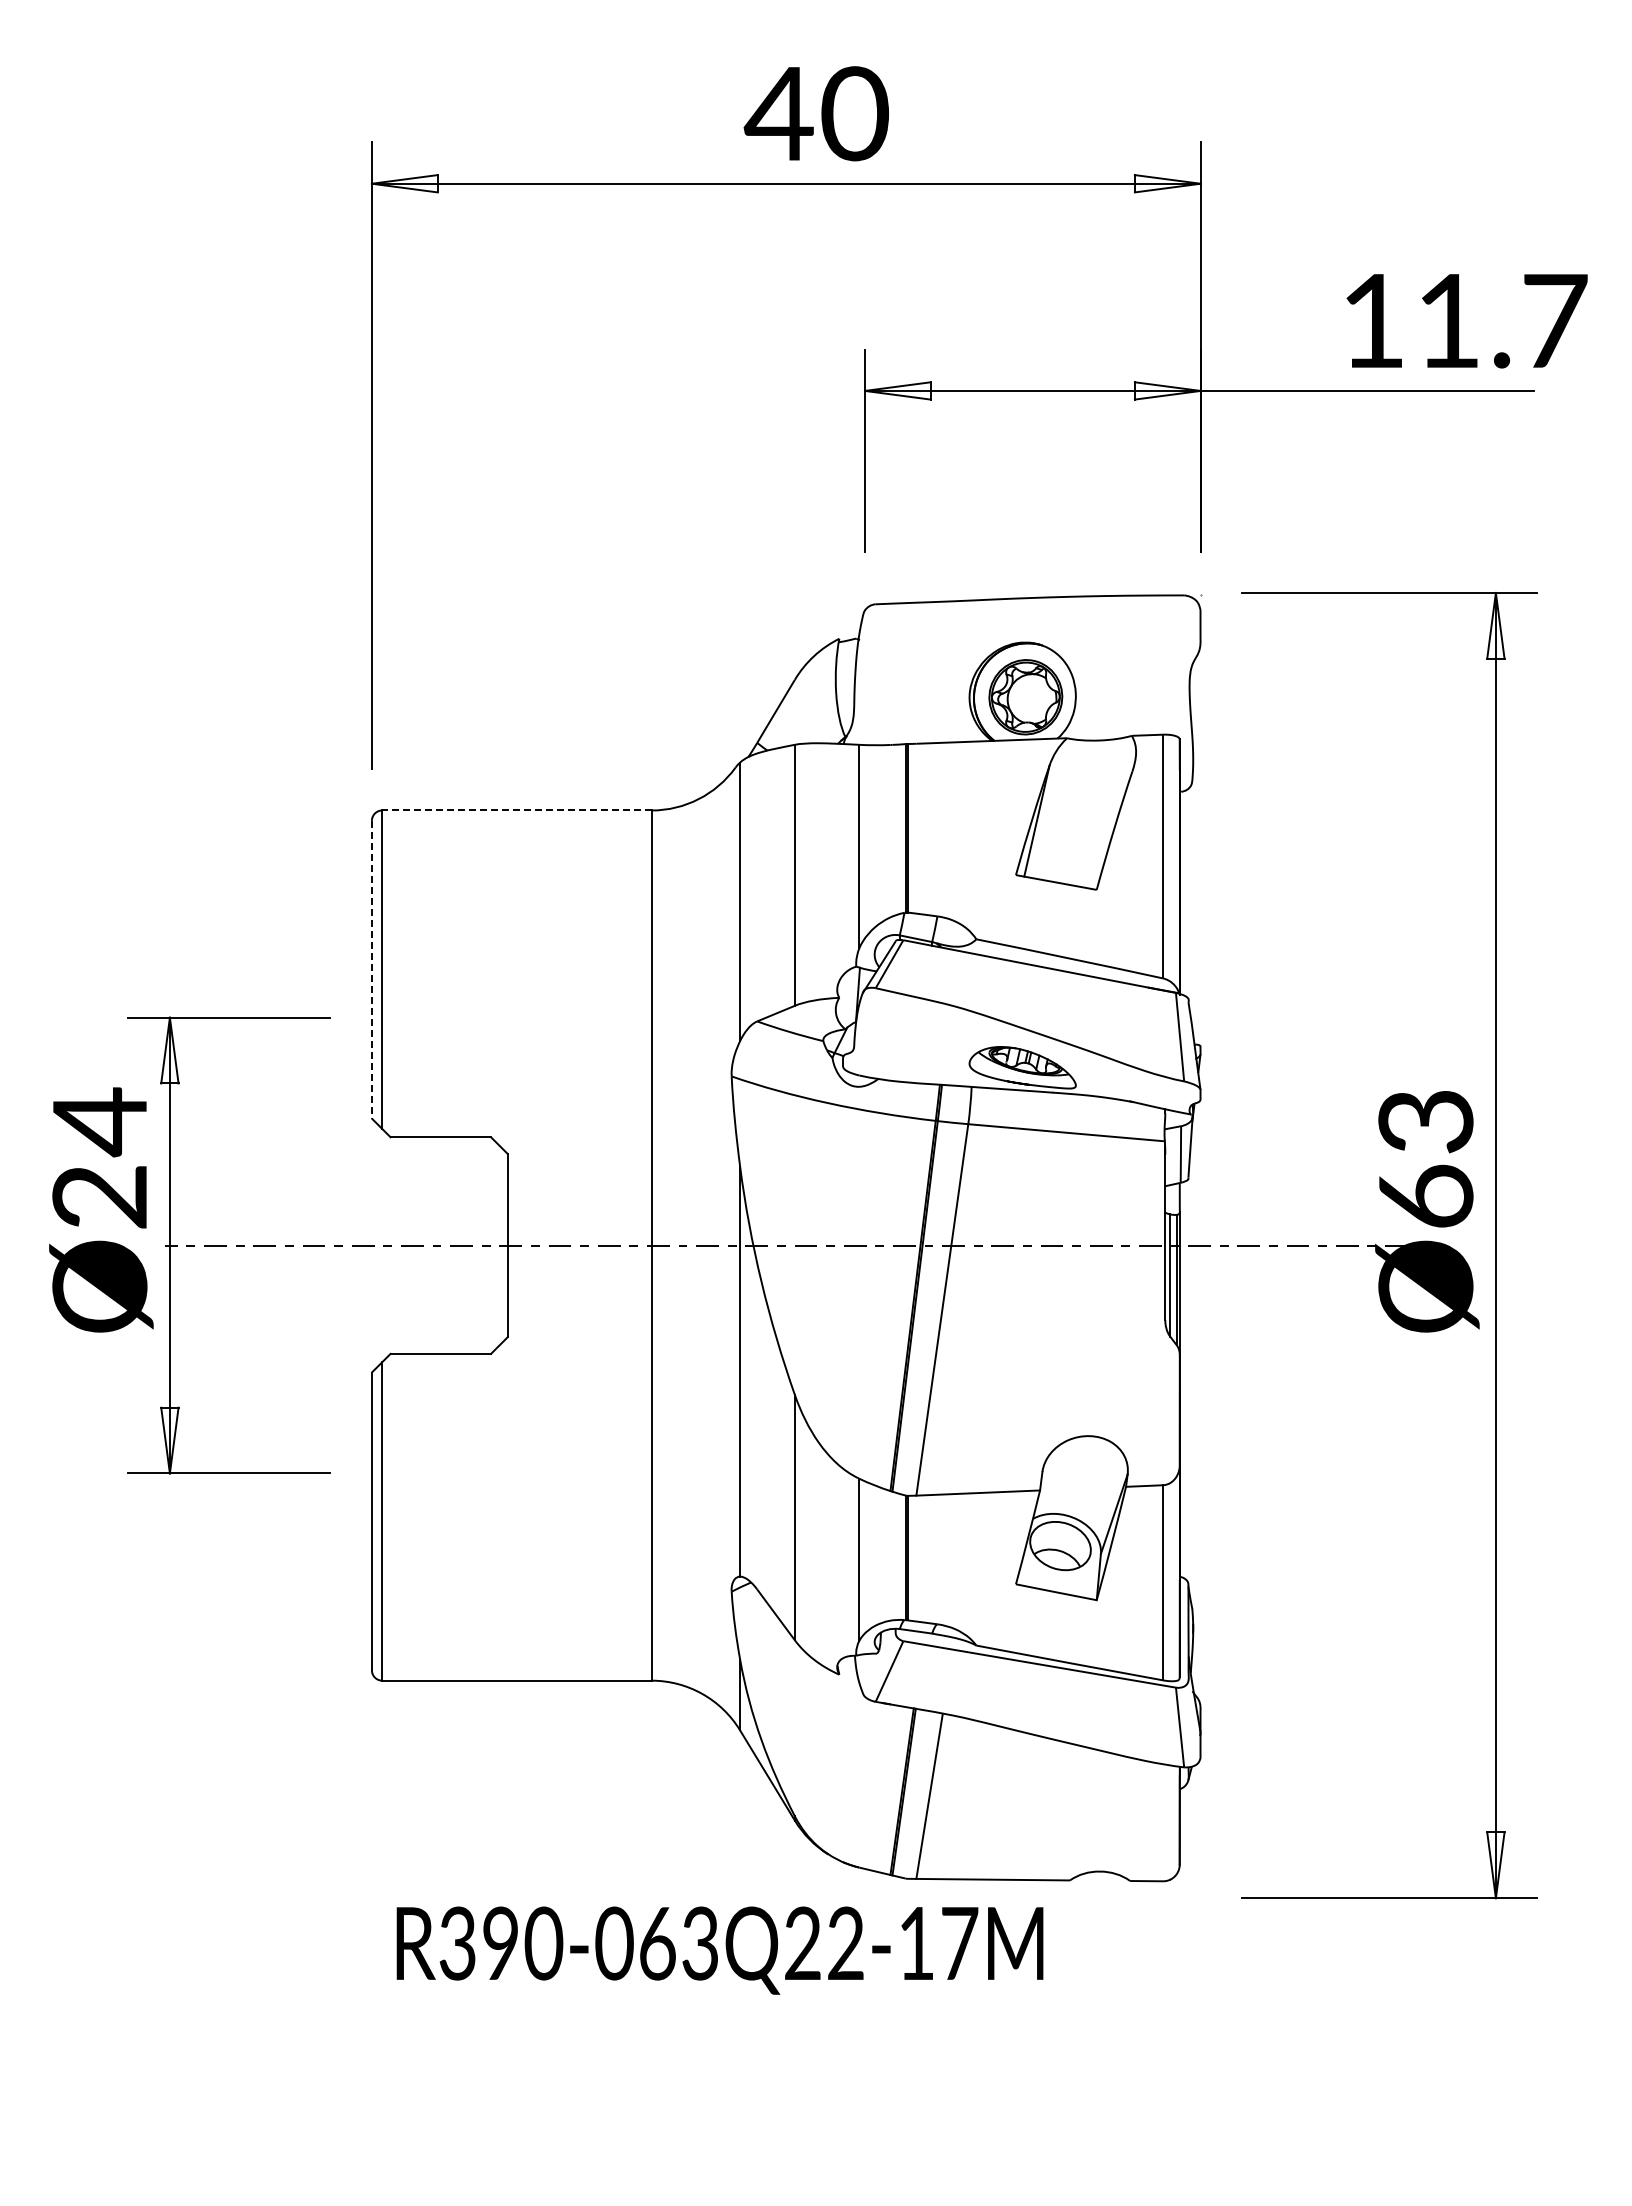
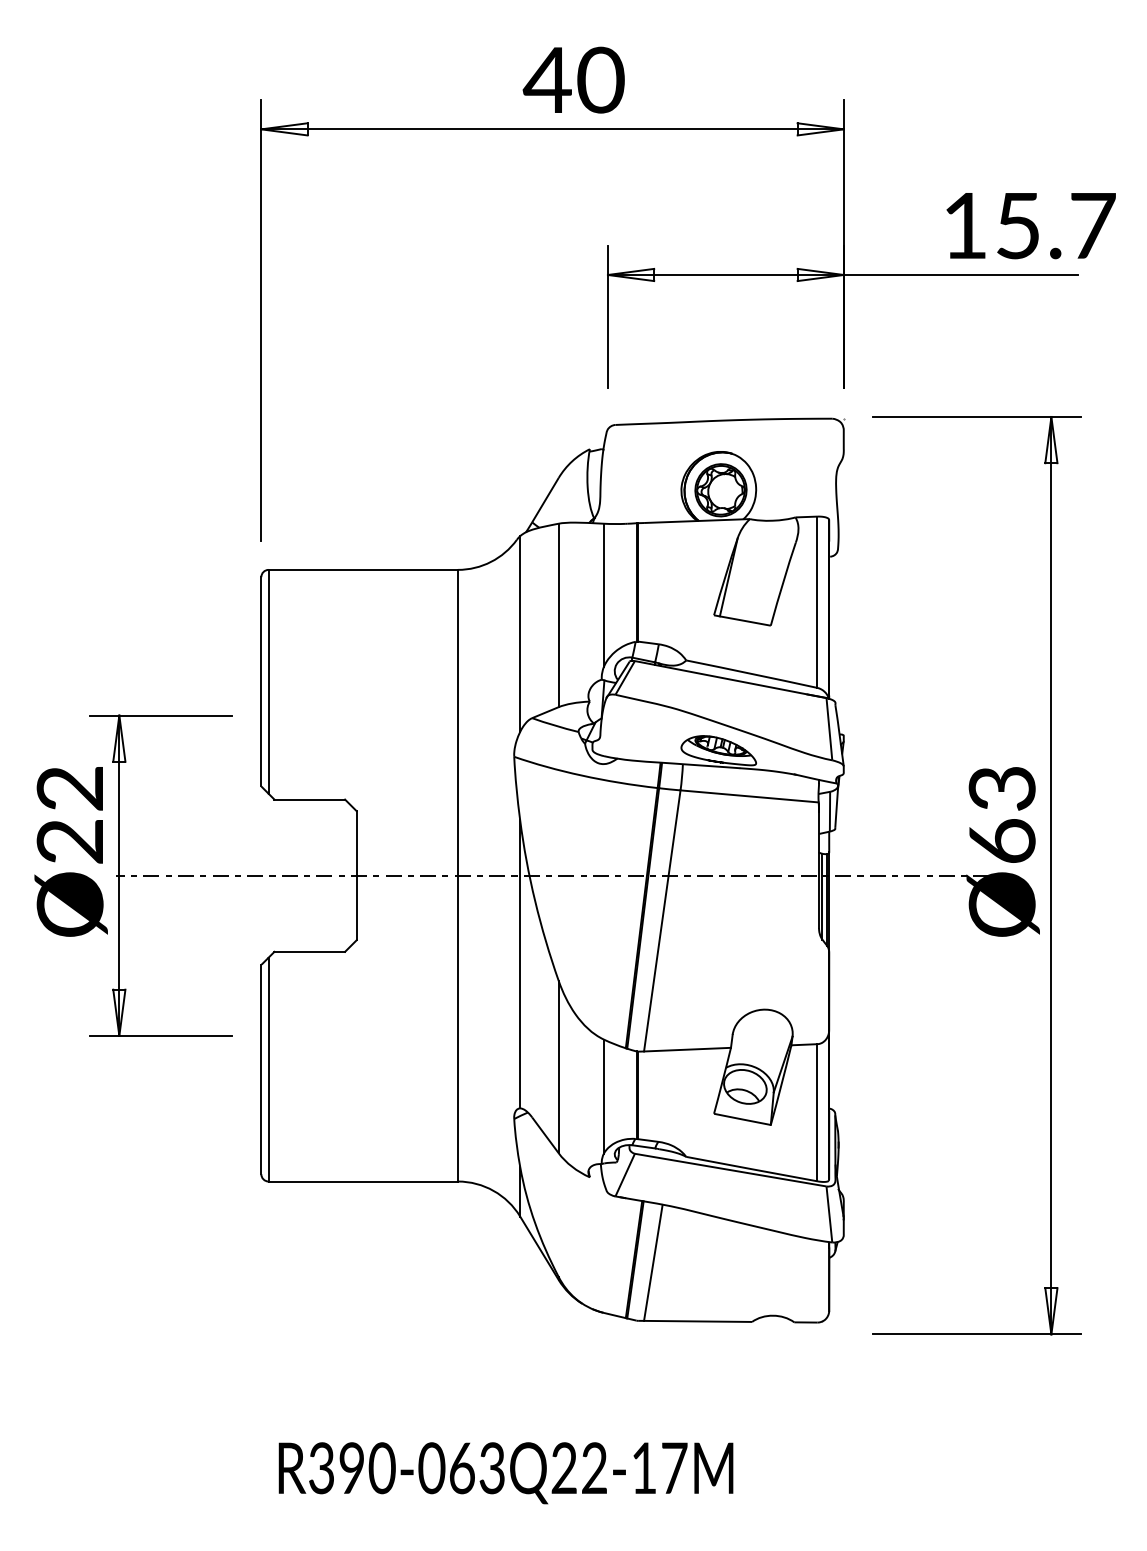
text: (1447, 321) -> (1017, 226), 11.7 -> 15.7
line: (516, 810) -> (362, 569), dashed -> solid
line: (371, 969) -> (261, 681), dashed -> solid
text: (99, 1122) -> (69, 789), Ø24 -> Ø22
text: (719, 1950) -> (505, 1473), moved

